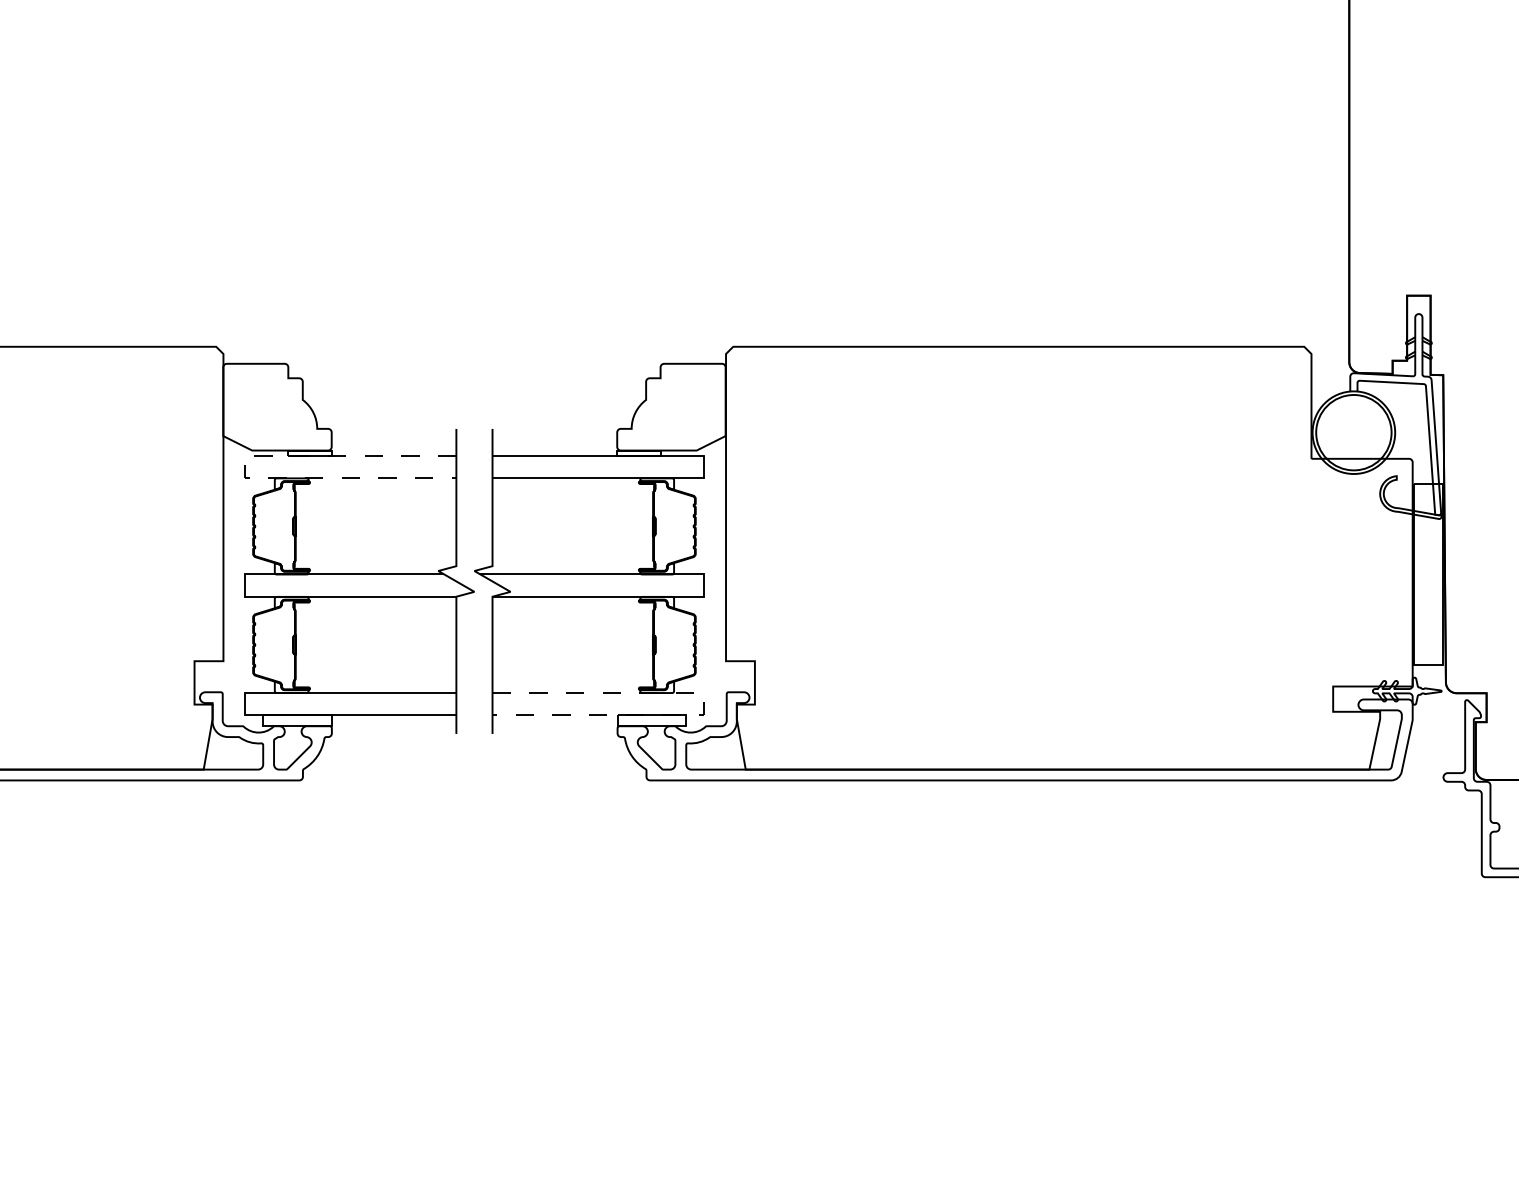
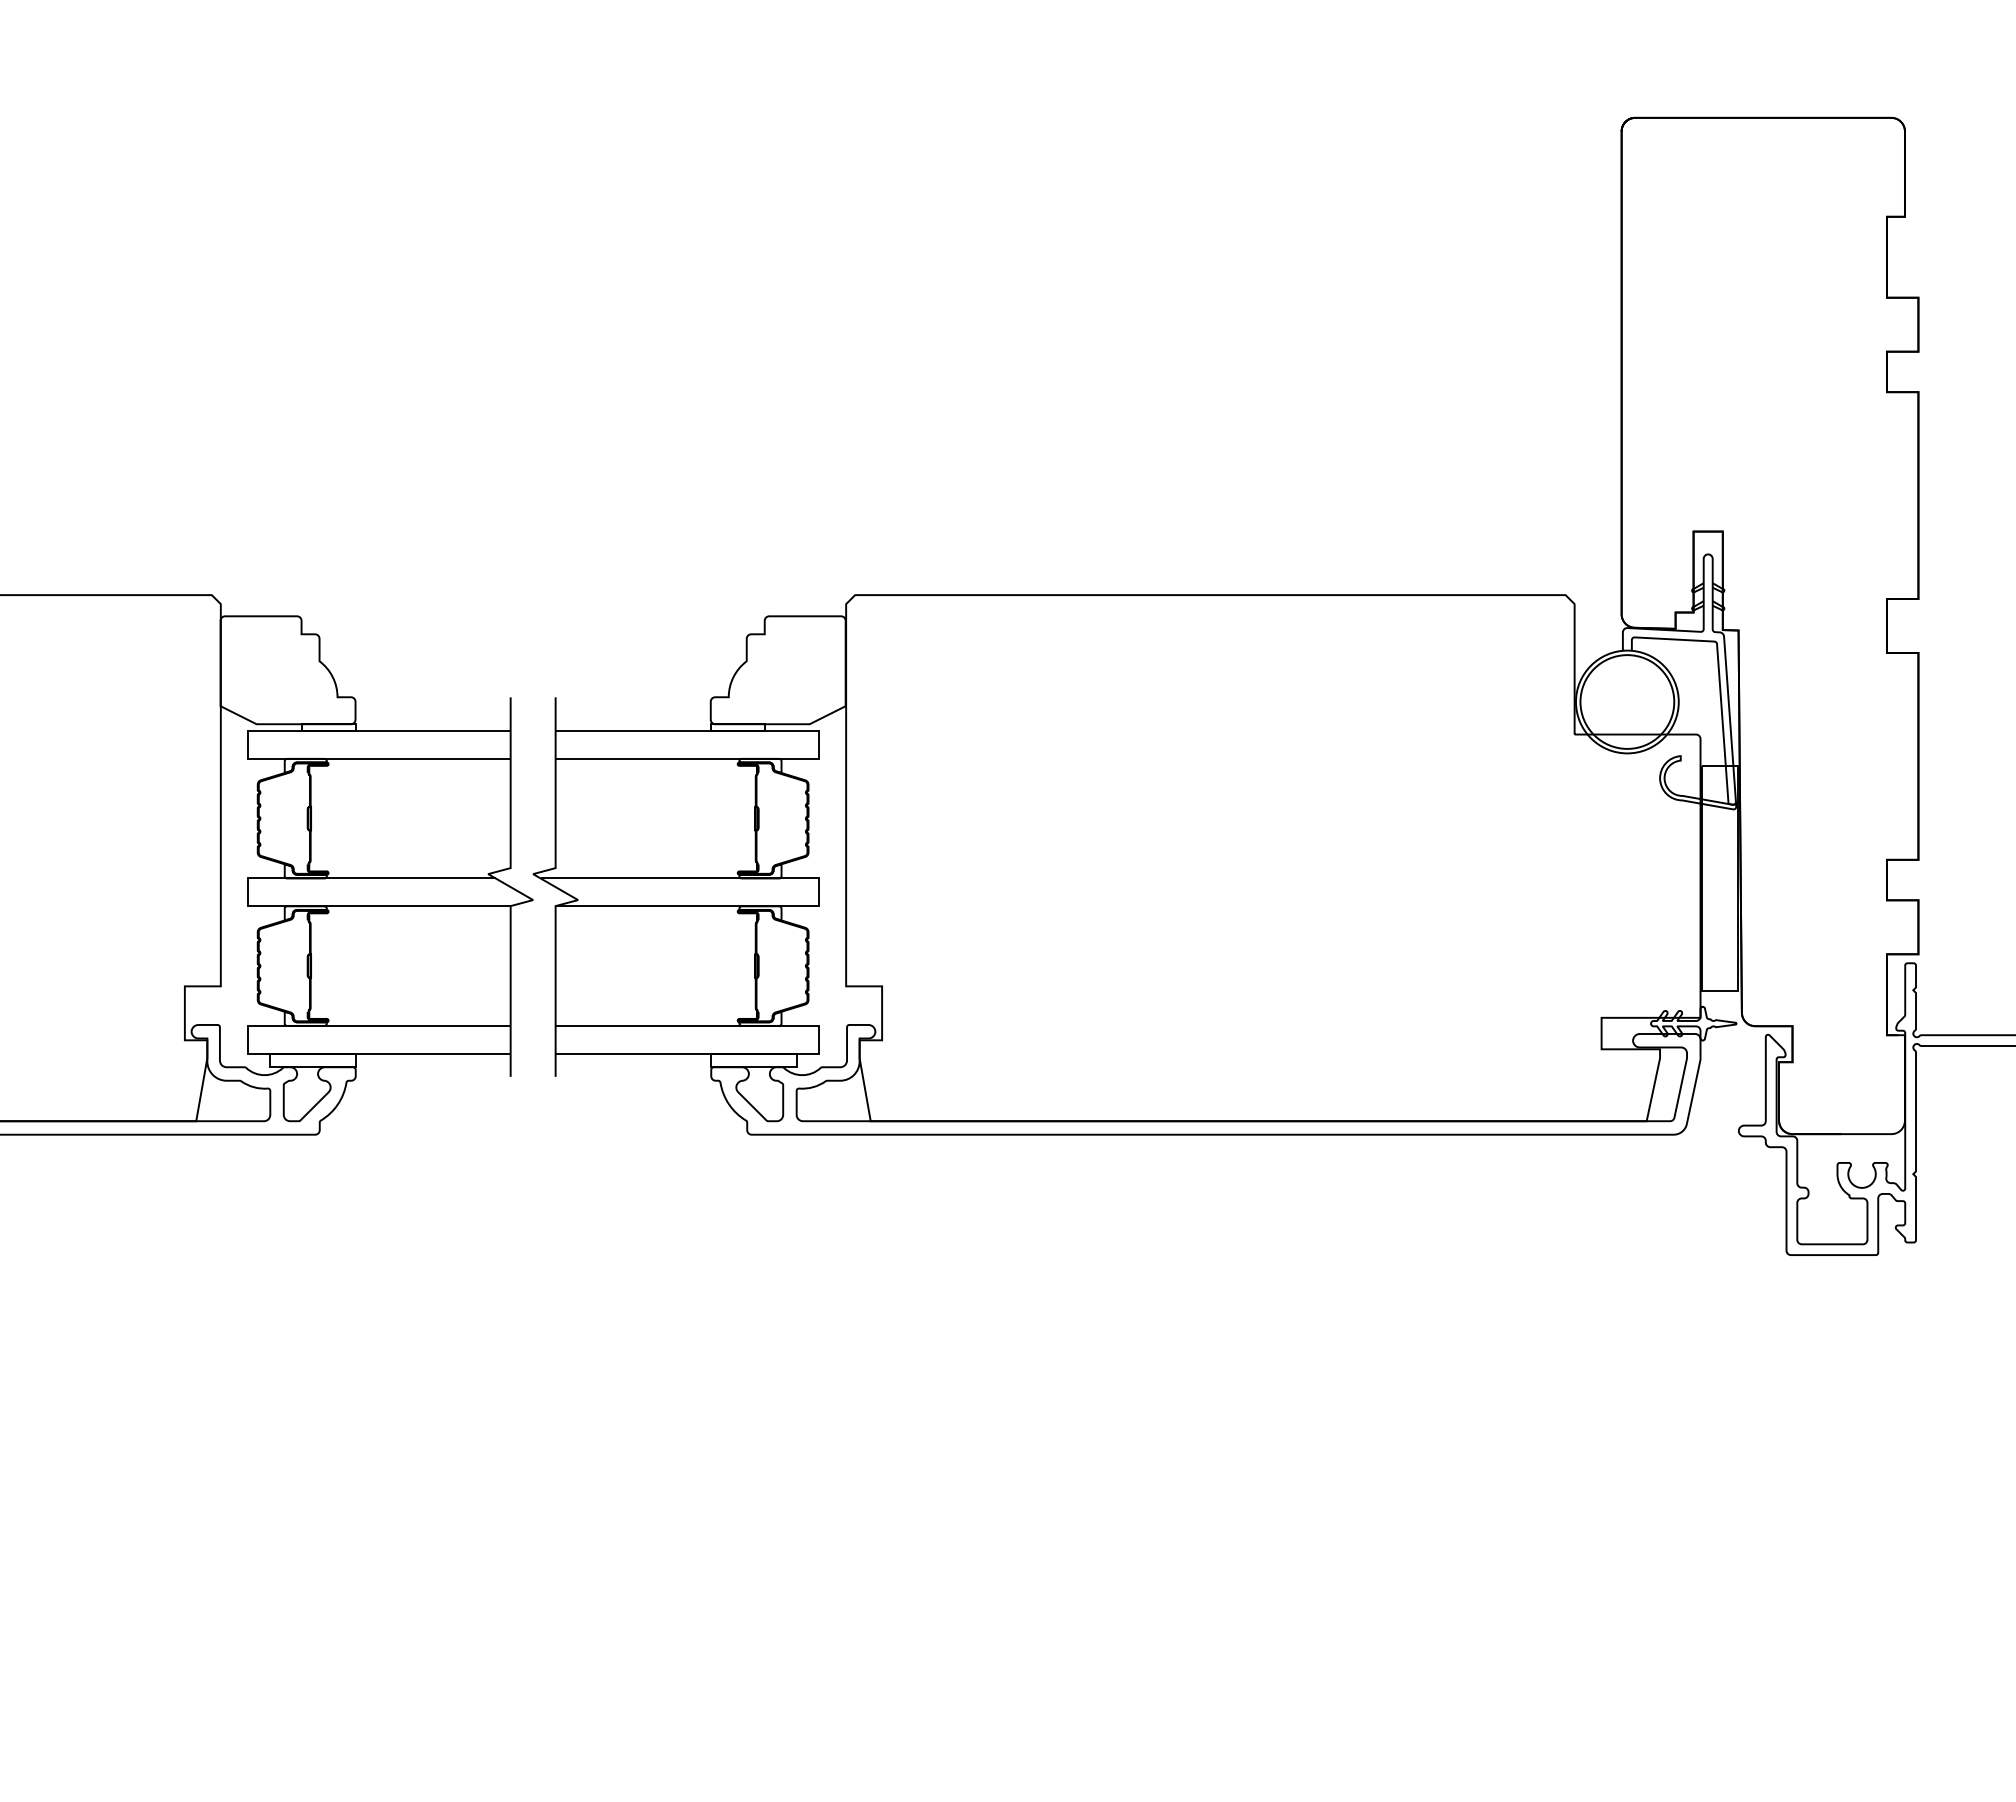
line: (244, 466) -> (247, 744), dashed -> solid
line: (703, 703) -> (818, 1039), dashed -> solid

